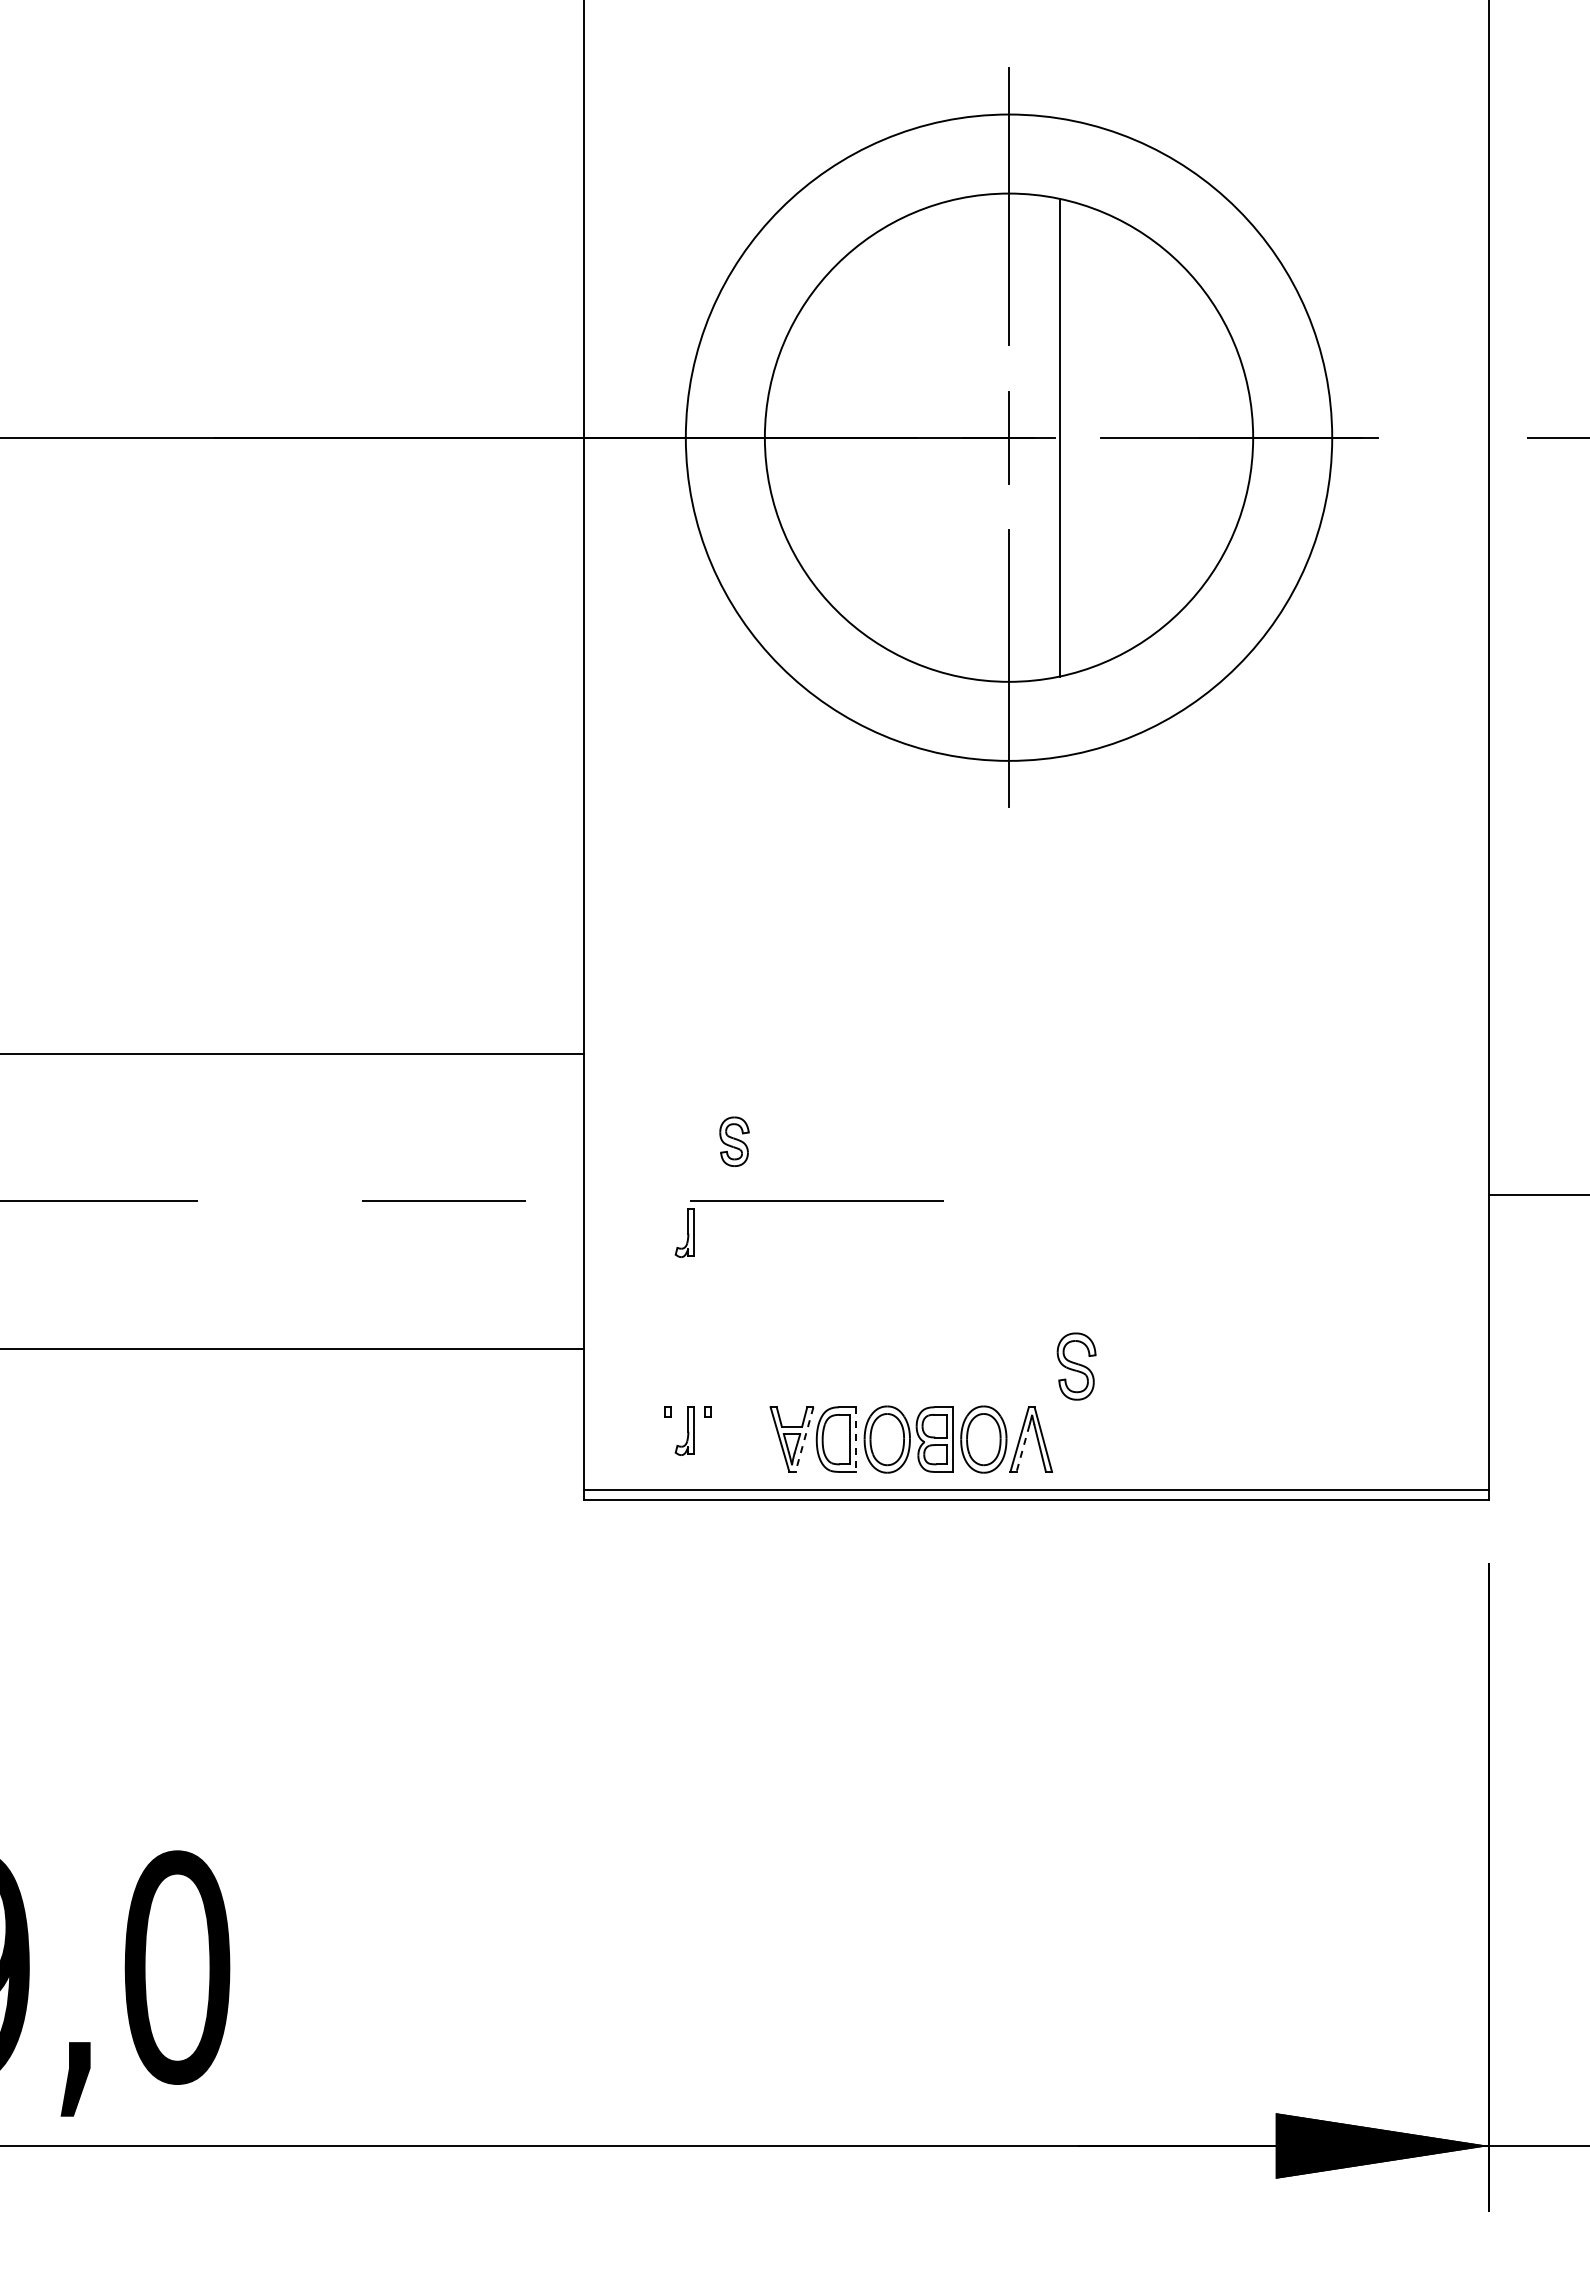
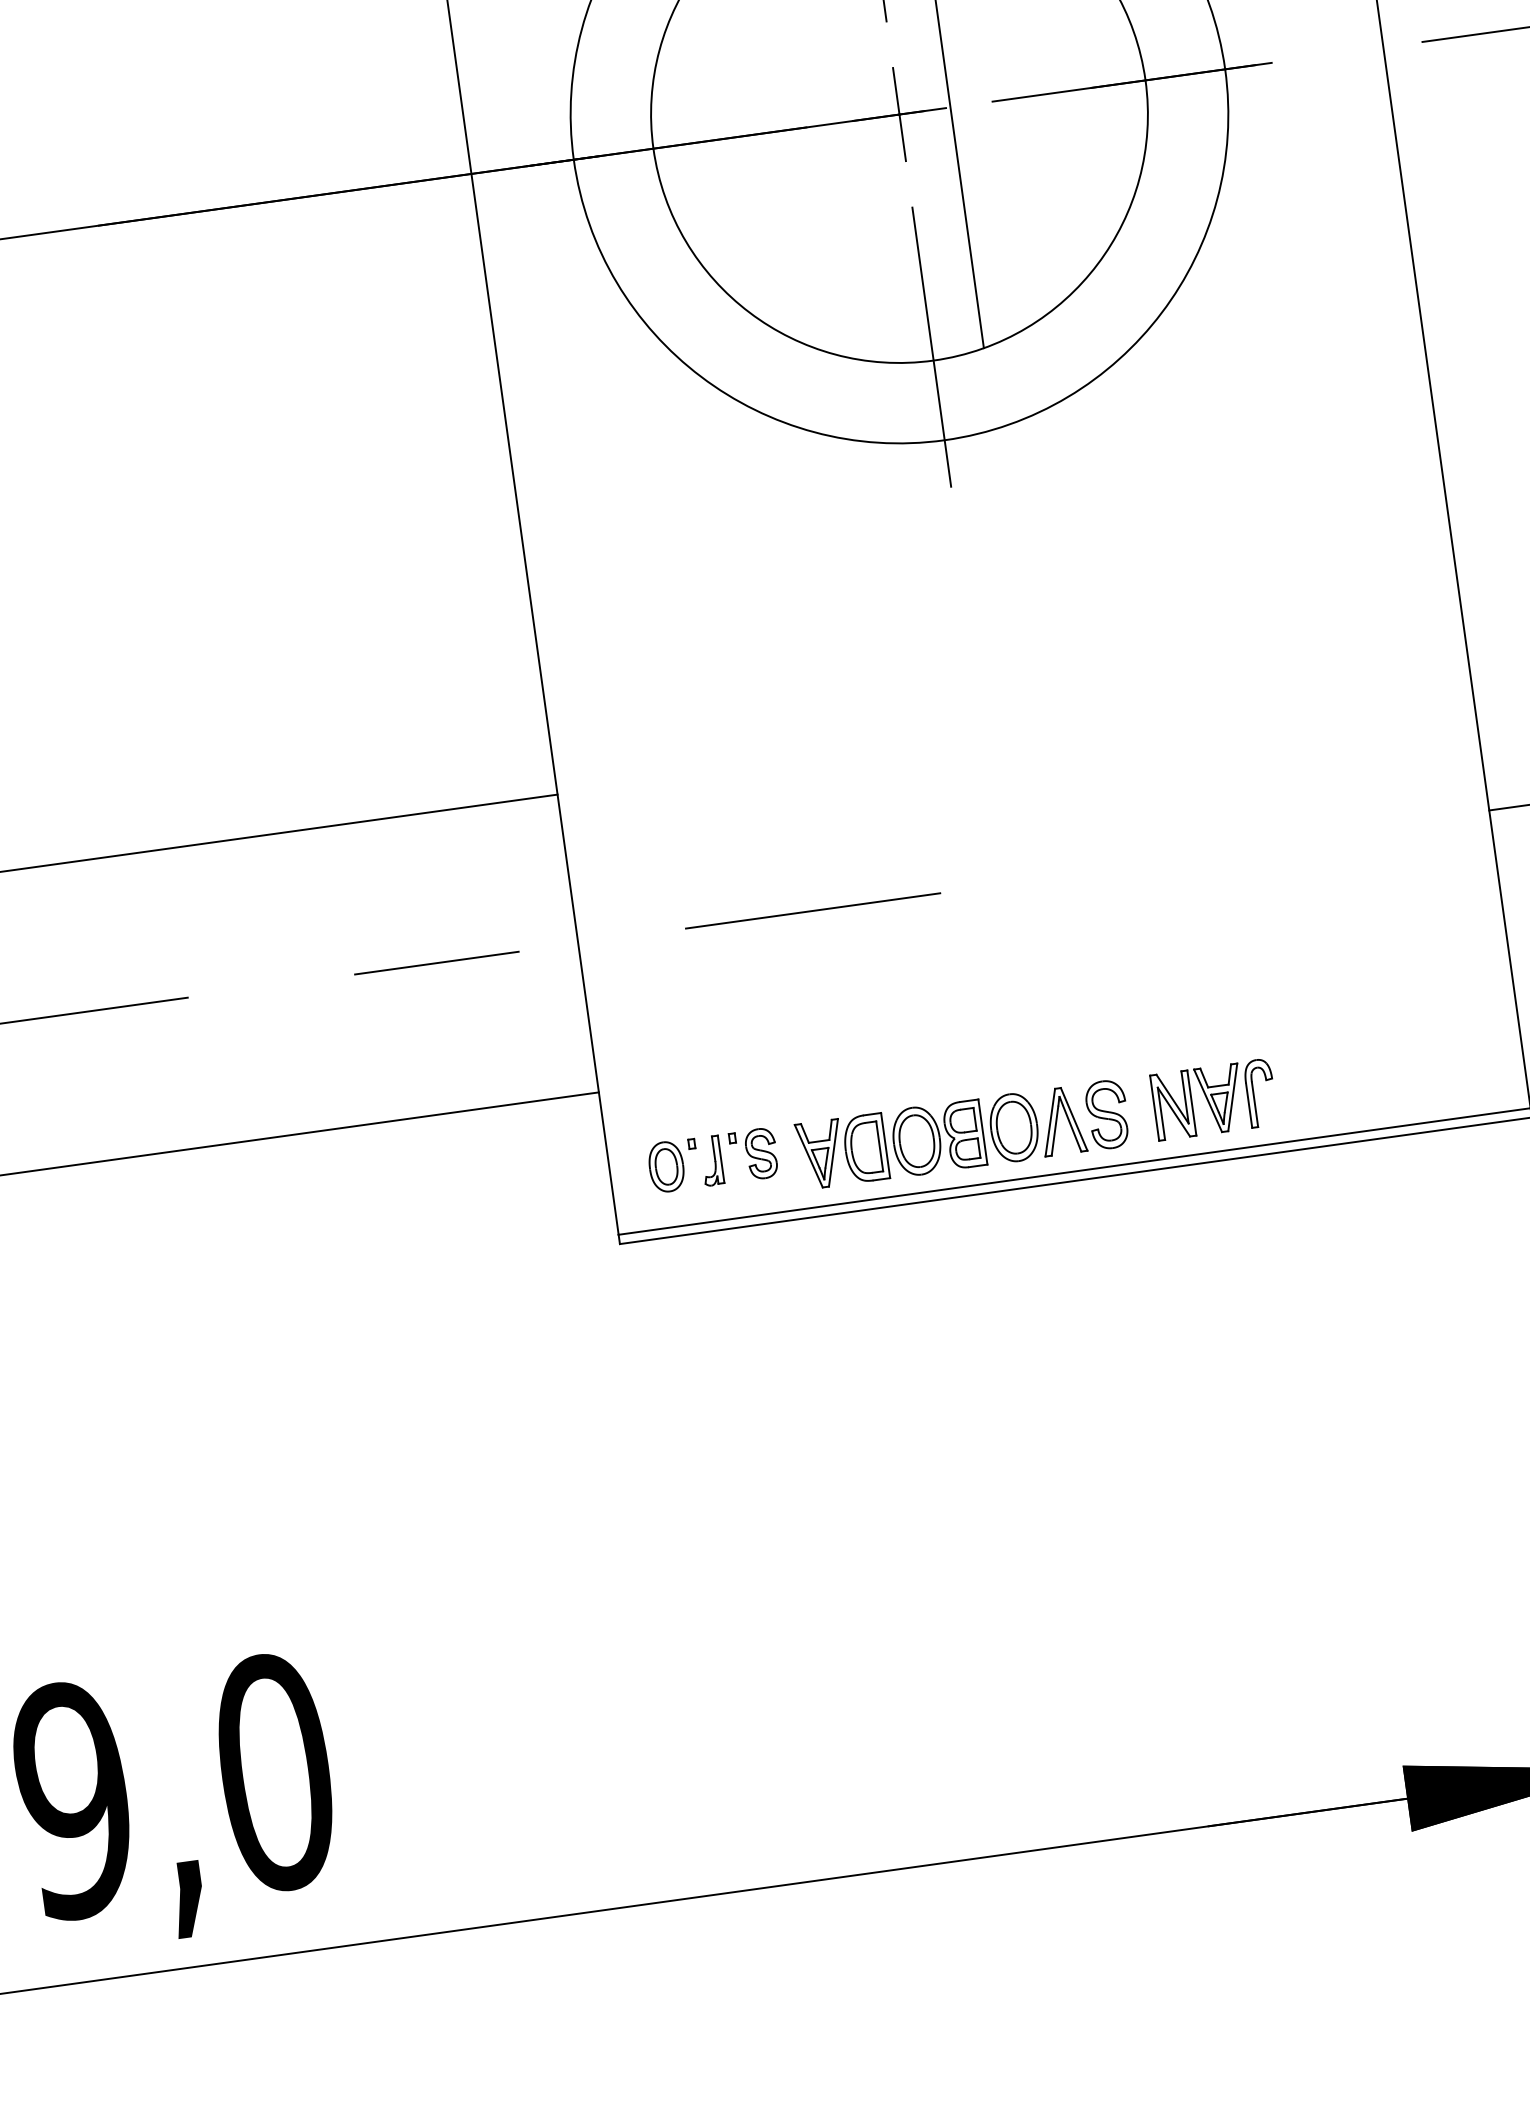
part: (734, 1141) -> (761, 1153), moved
part: (684, 1232) -> (683, 960), removed
part: (1076, 1366) -> (1107, 1114), moved
part: (639, 1430) -> (665, 1166), added
part: (1182, 1438) -> (1214, 1098), added
line: (804, 1439) -> (833, 1152), dashed -> solid
line: (856, 1440) -> (886, 1146), dashed -> solid
line: (1022, 1448) -> (1054, 1131), dashed -> solid

